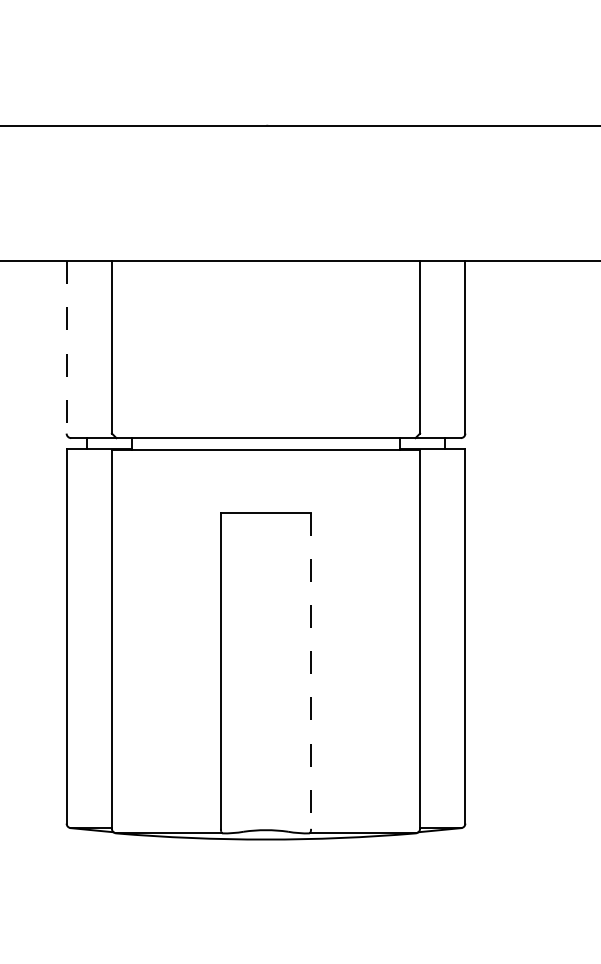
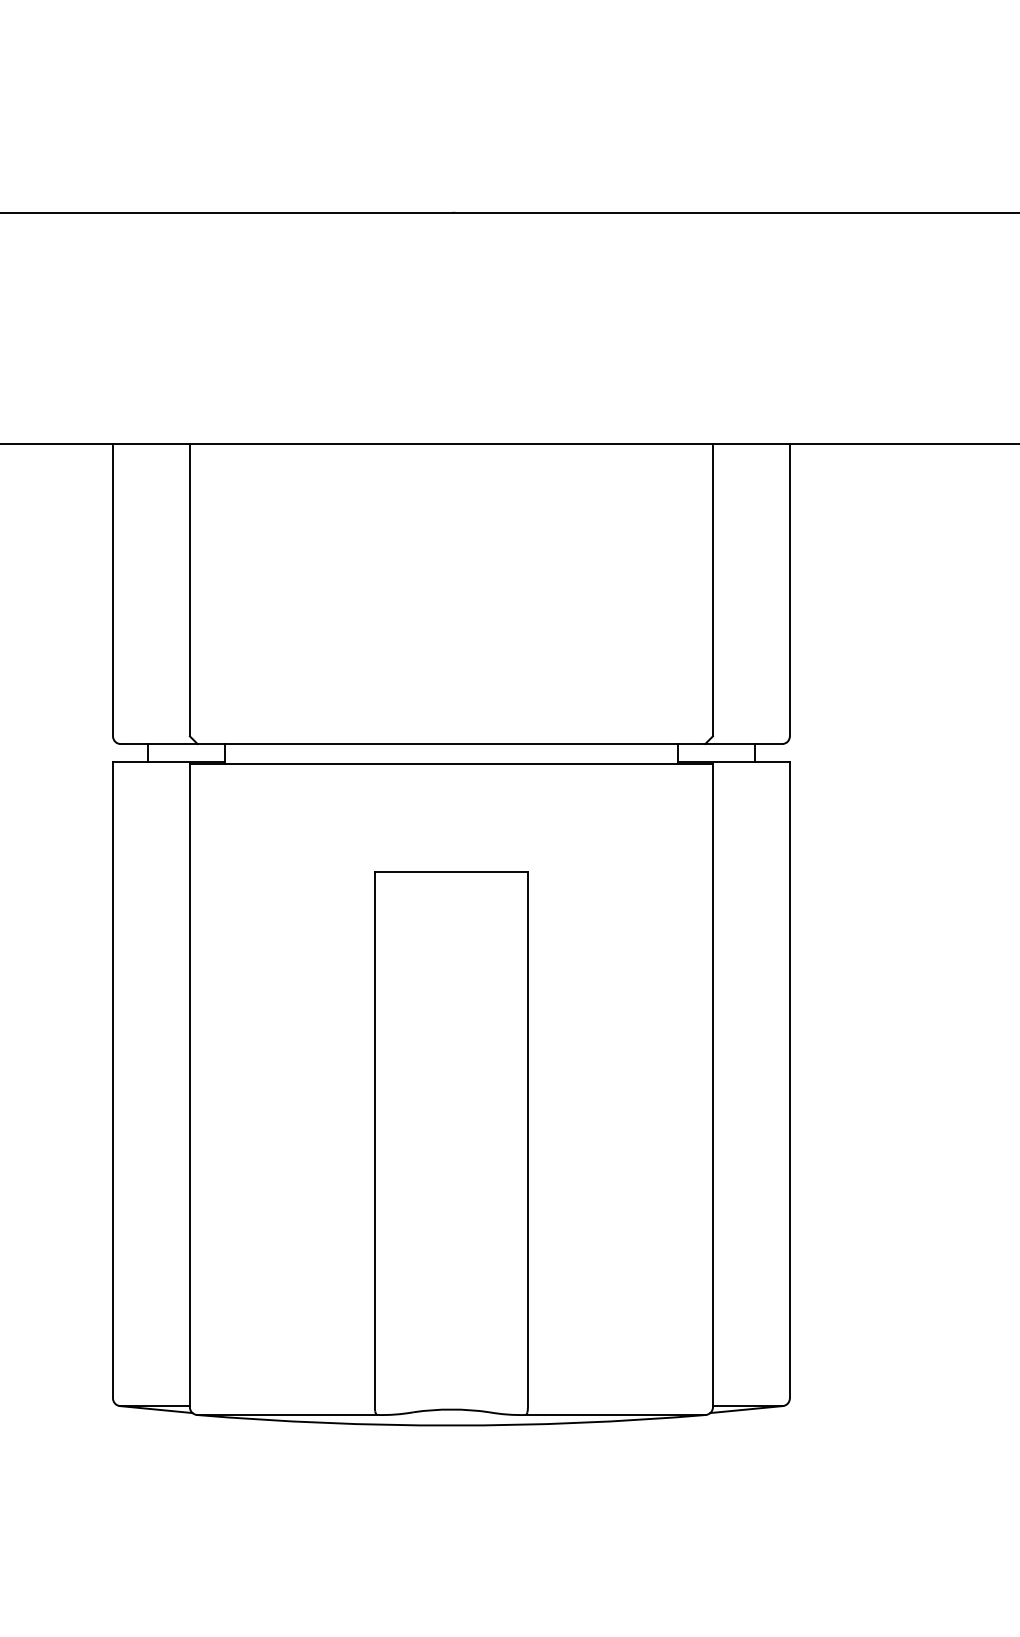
line: (66, 348) -> (112, 591), dashed -> solid
line: (311, 671) -> (528, 1140), dashed -> solid

